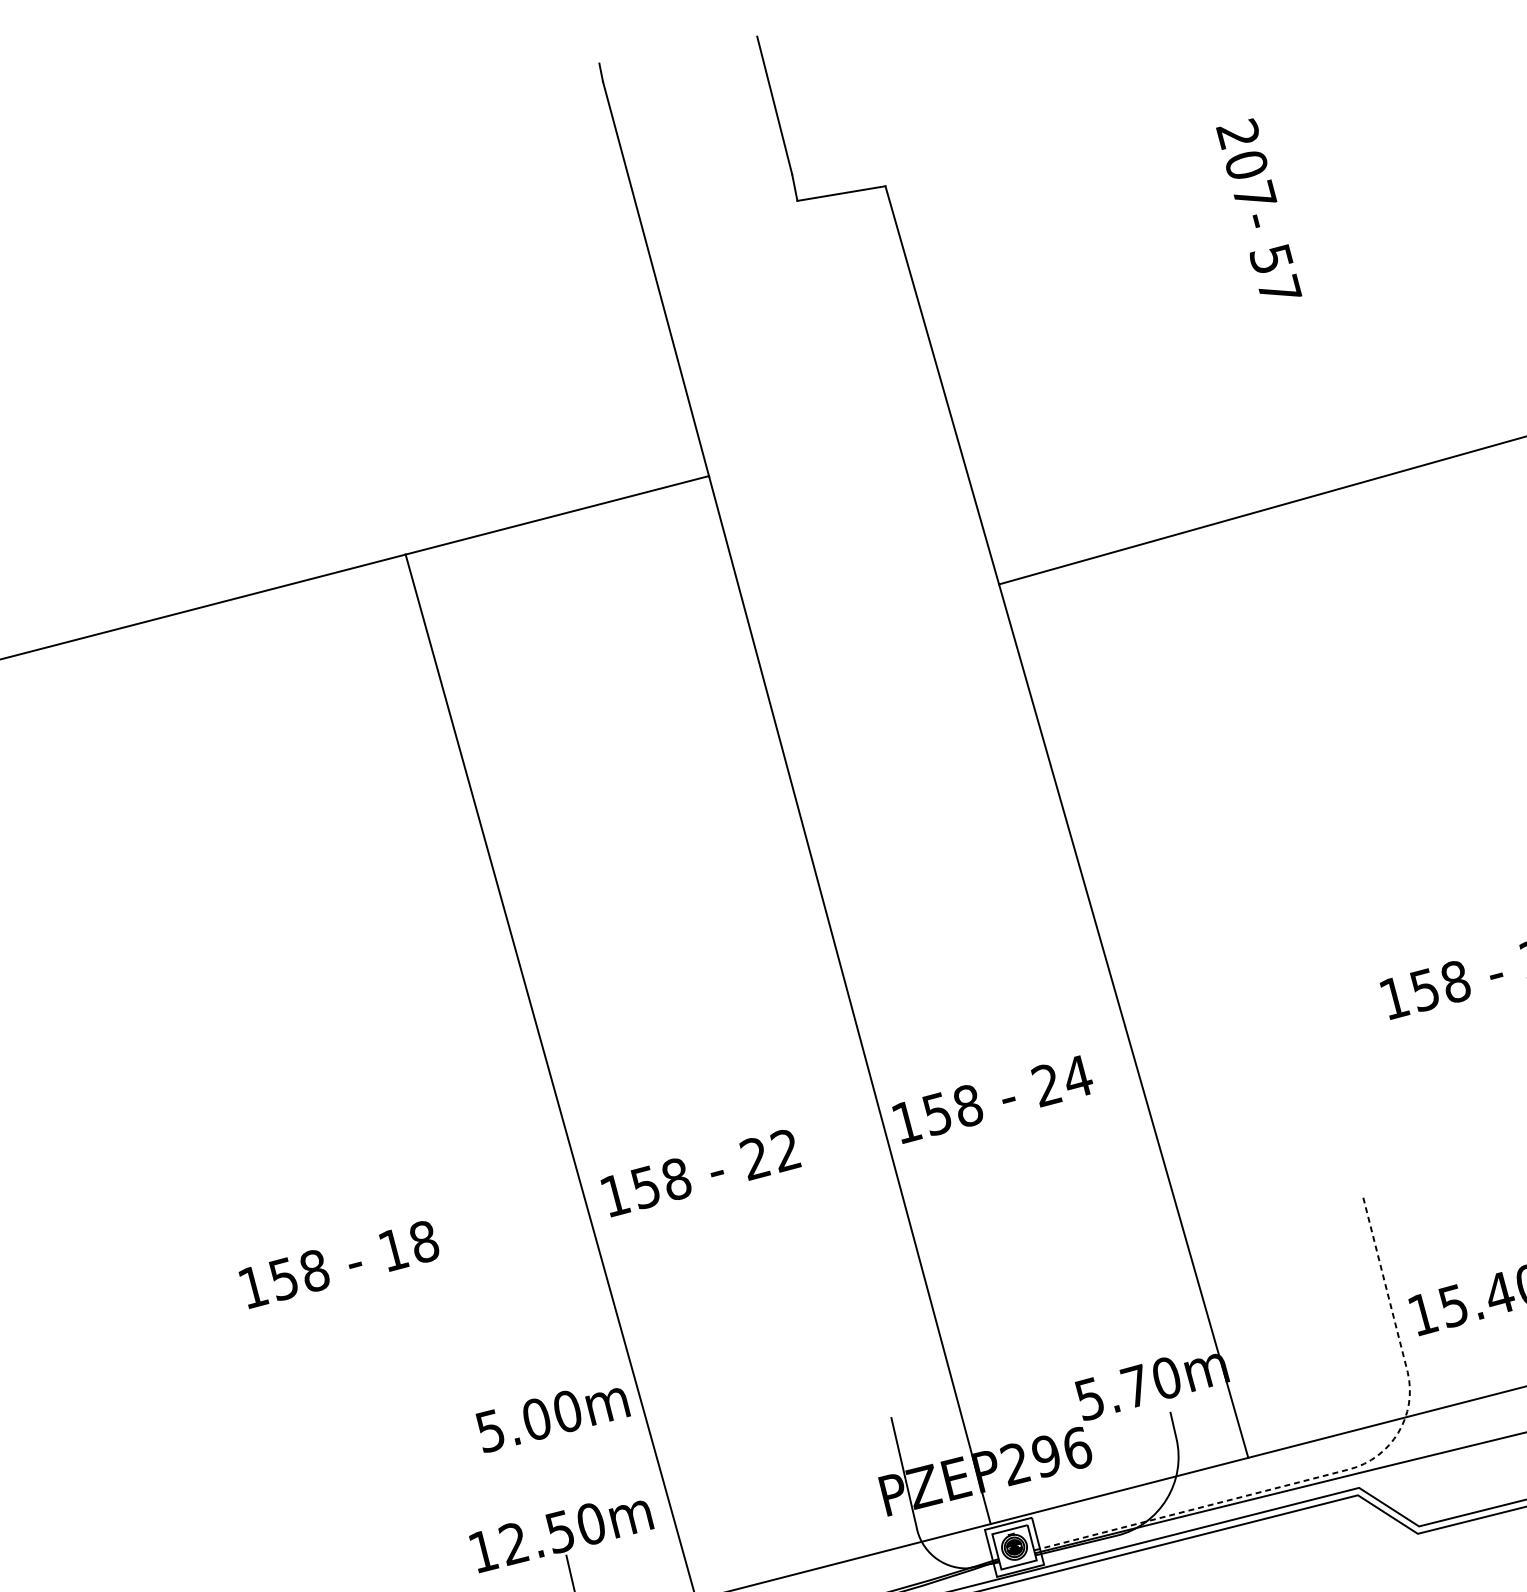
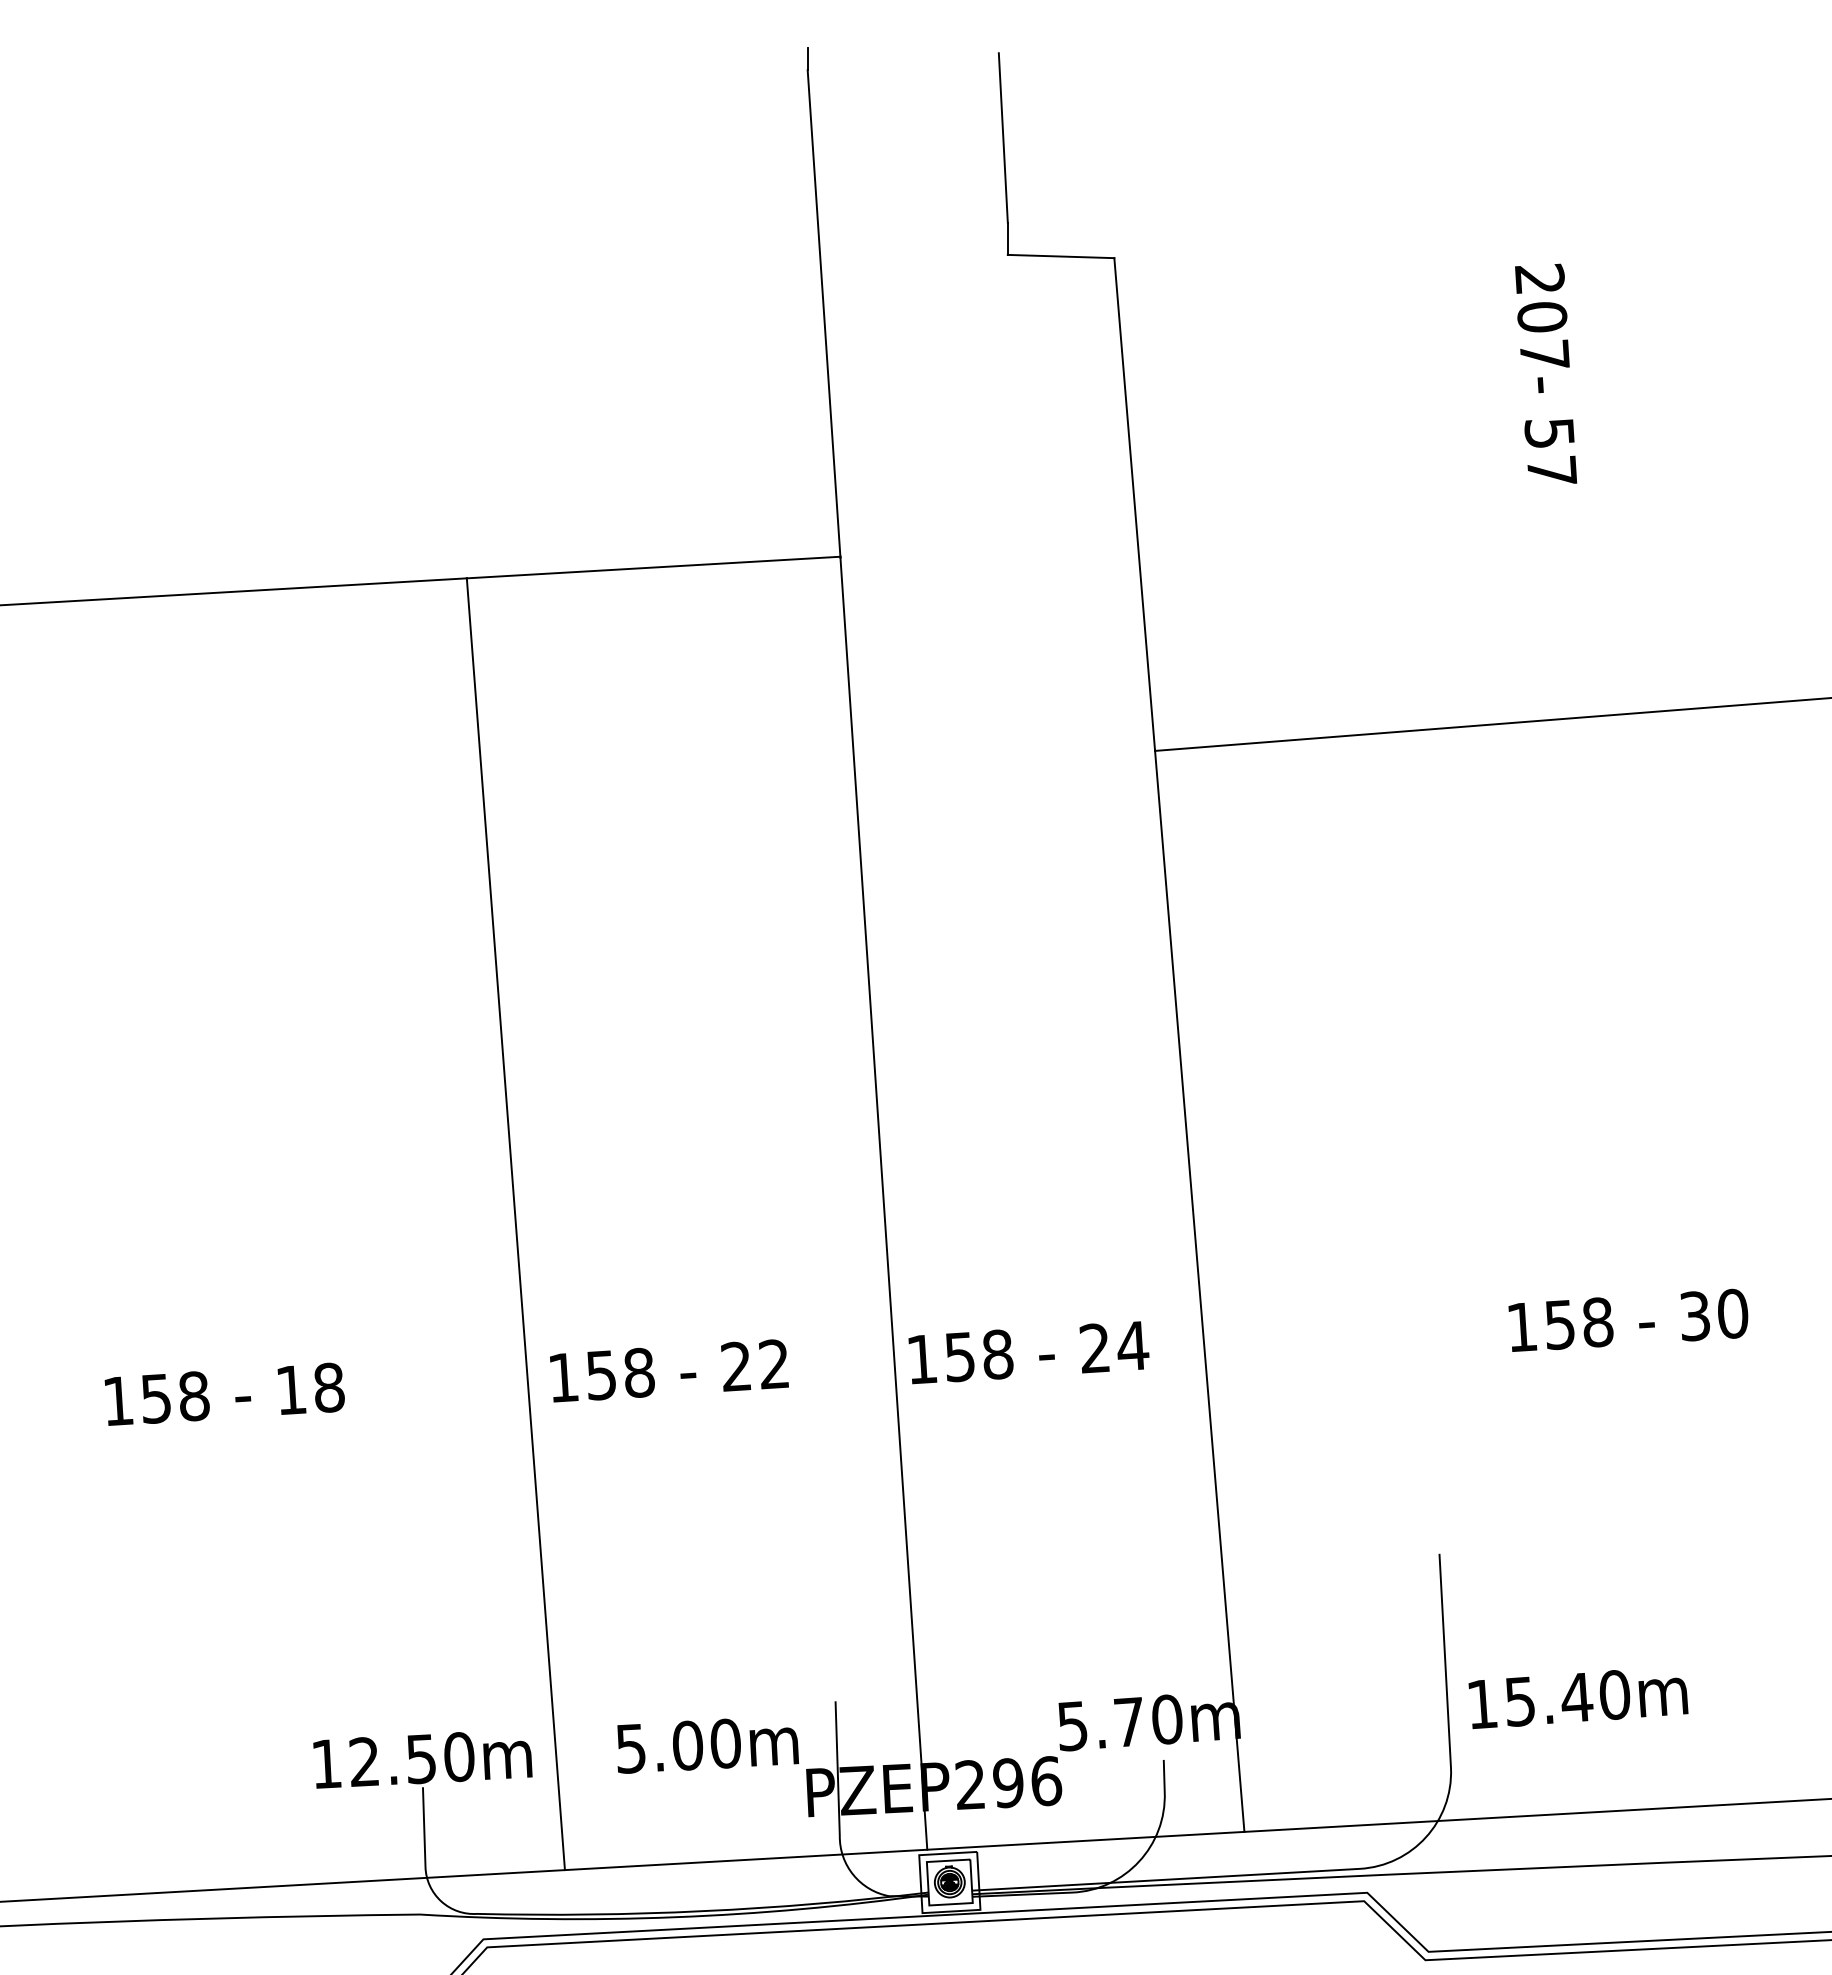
text: (553, 1415) -> (708, 1745), moved
line: (1348, 1469) -> (1359, 1868), dashed -> solid

